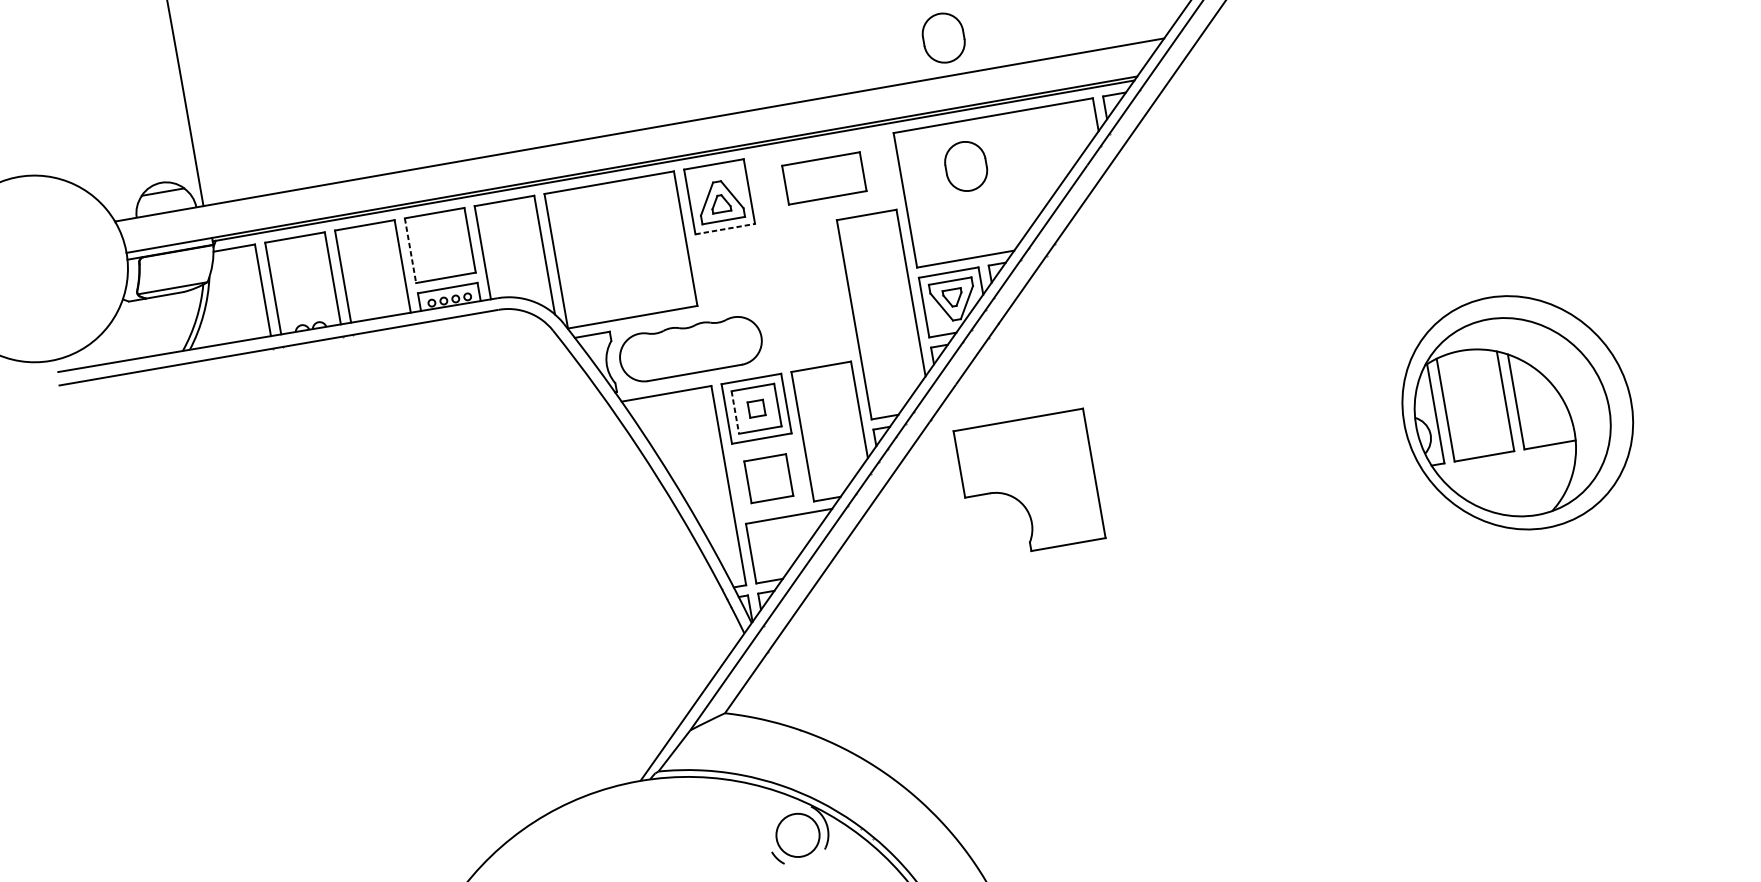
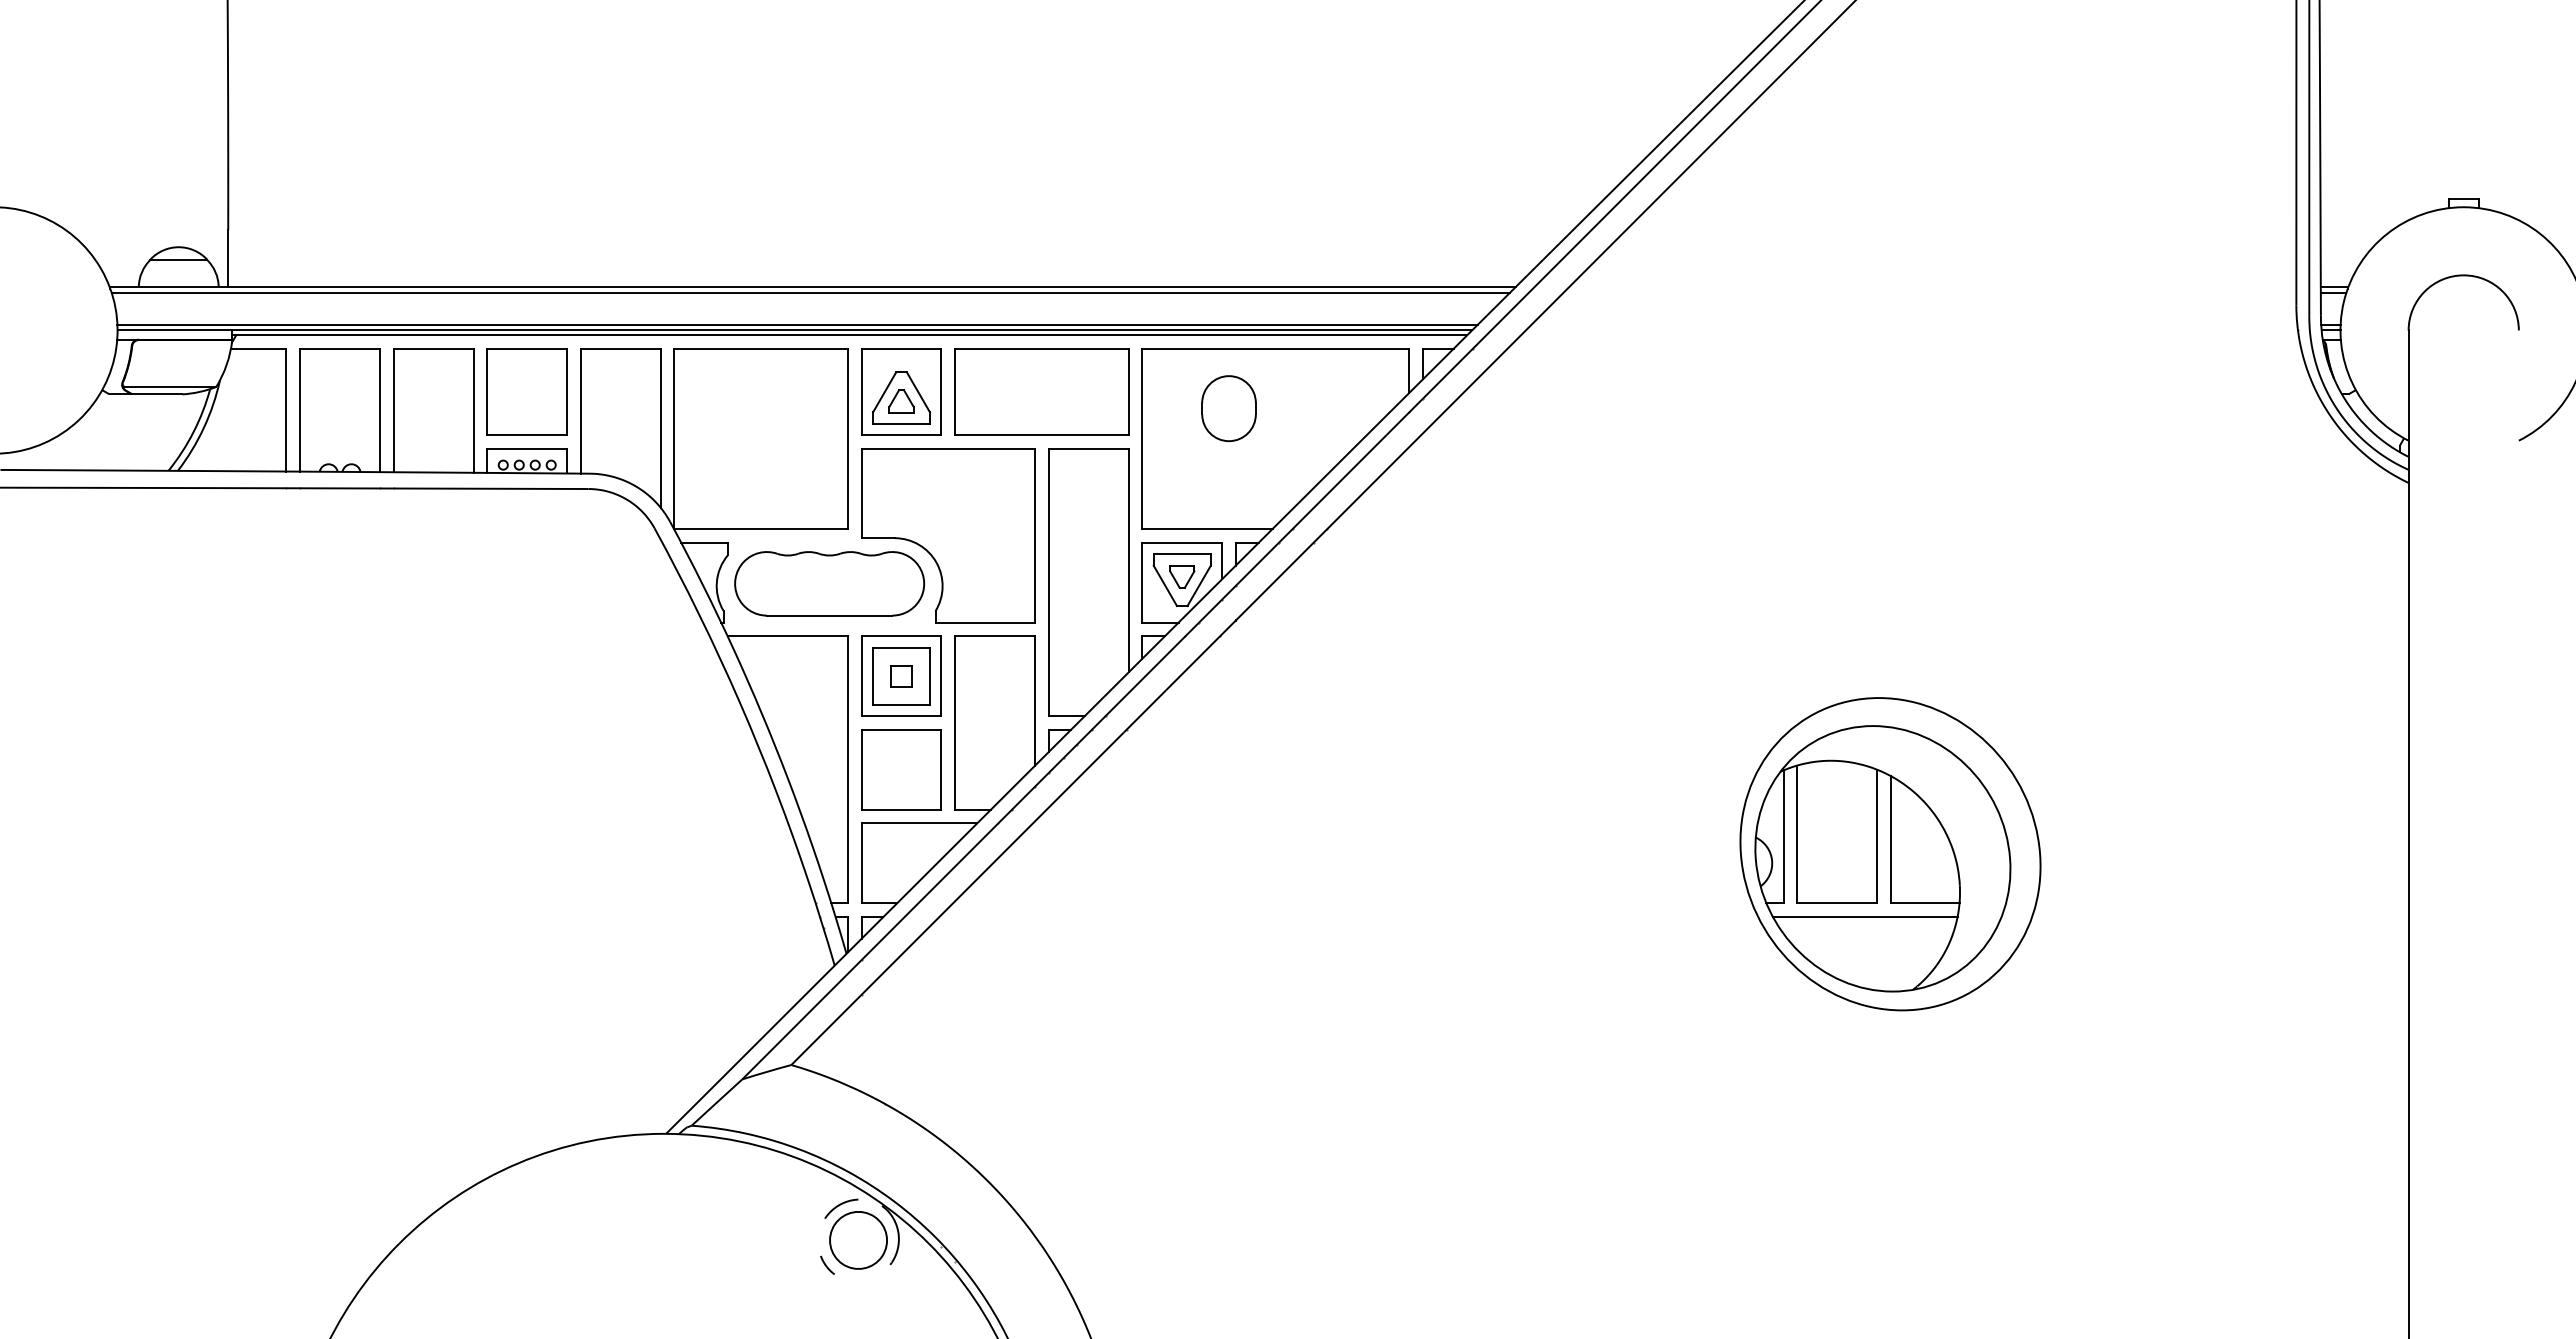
part: (943, 38) -> (1228, 236), removed
line: (638, 134) -> (810, 292), added
line: (633, 159) -> (797, 324), added
part: (823, 178) -> (1041, 391), size x1.67
line: (725, 229) -> (901, 435), dashed -> solid
line: (410, 250) -> (487, 392), dashed -> solid
line: (735, 412) -> (873, 676), dashed -> solid
line: (1507, 463) -> (1865, 917), added
part: (768, 478) -> (901, 769), size x1.43
part: (1029, 484) -> (948, 535), moved
part: (781, 813) -> (841, 1208), added

